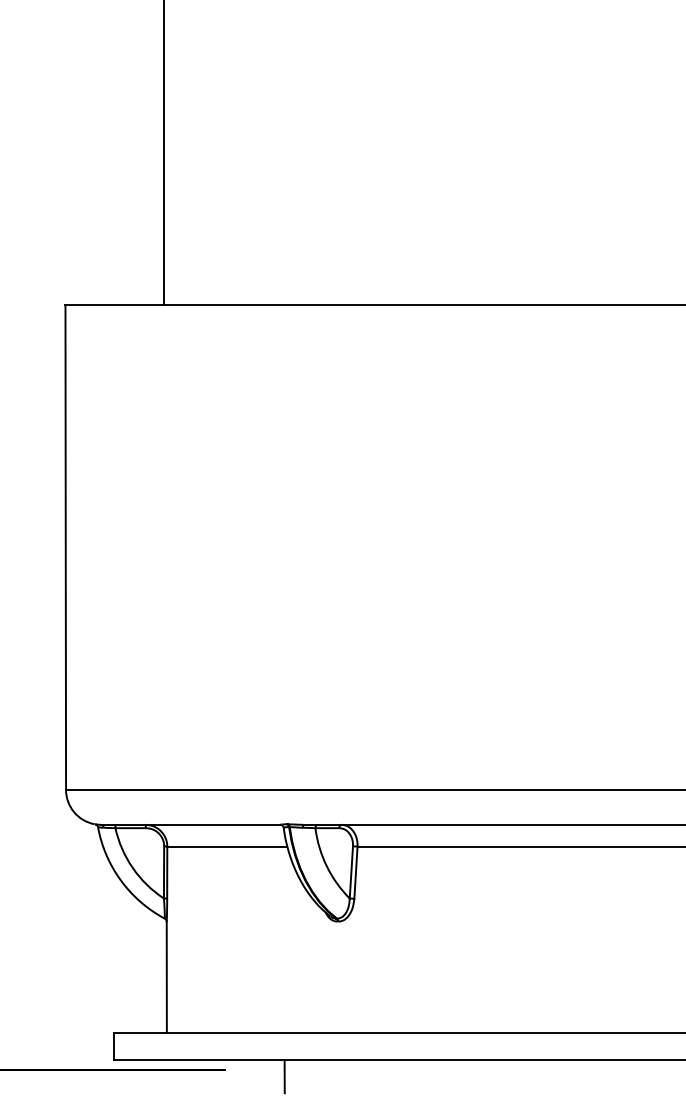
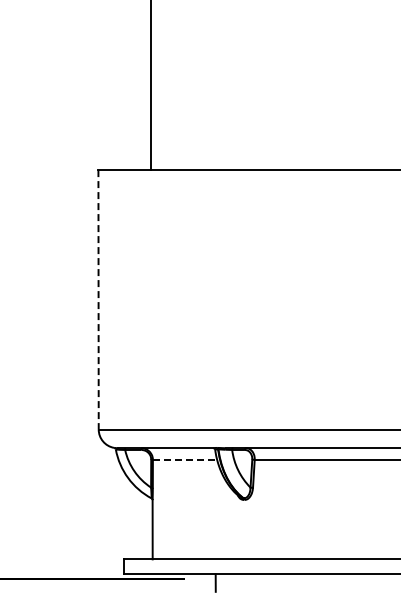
line: (65, 546) -> (98, 299), solid -> dashed
line: (228, 845) -> (185, 459), solid -> dashed

